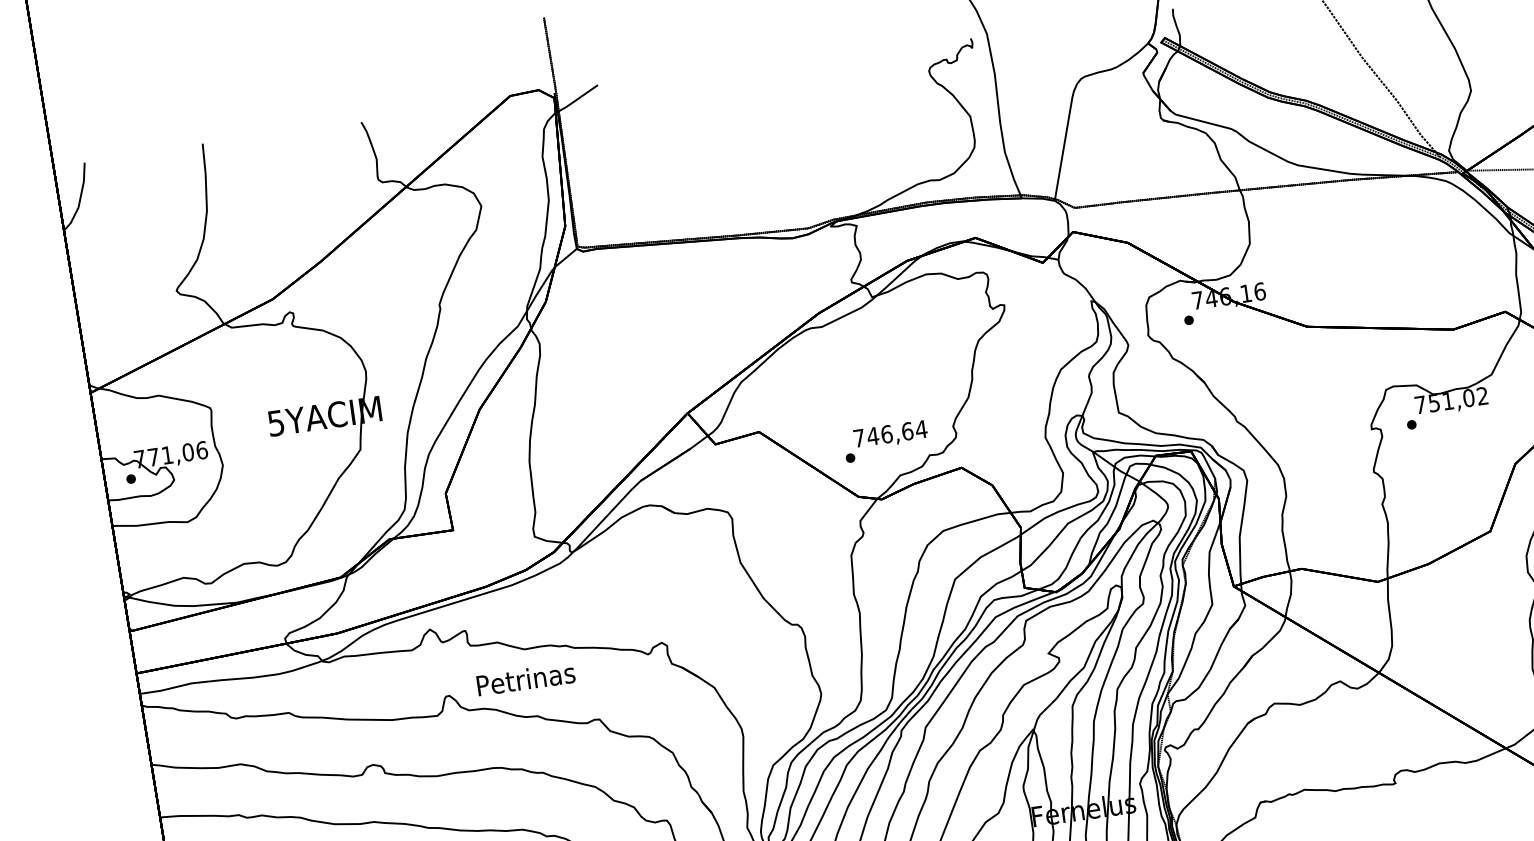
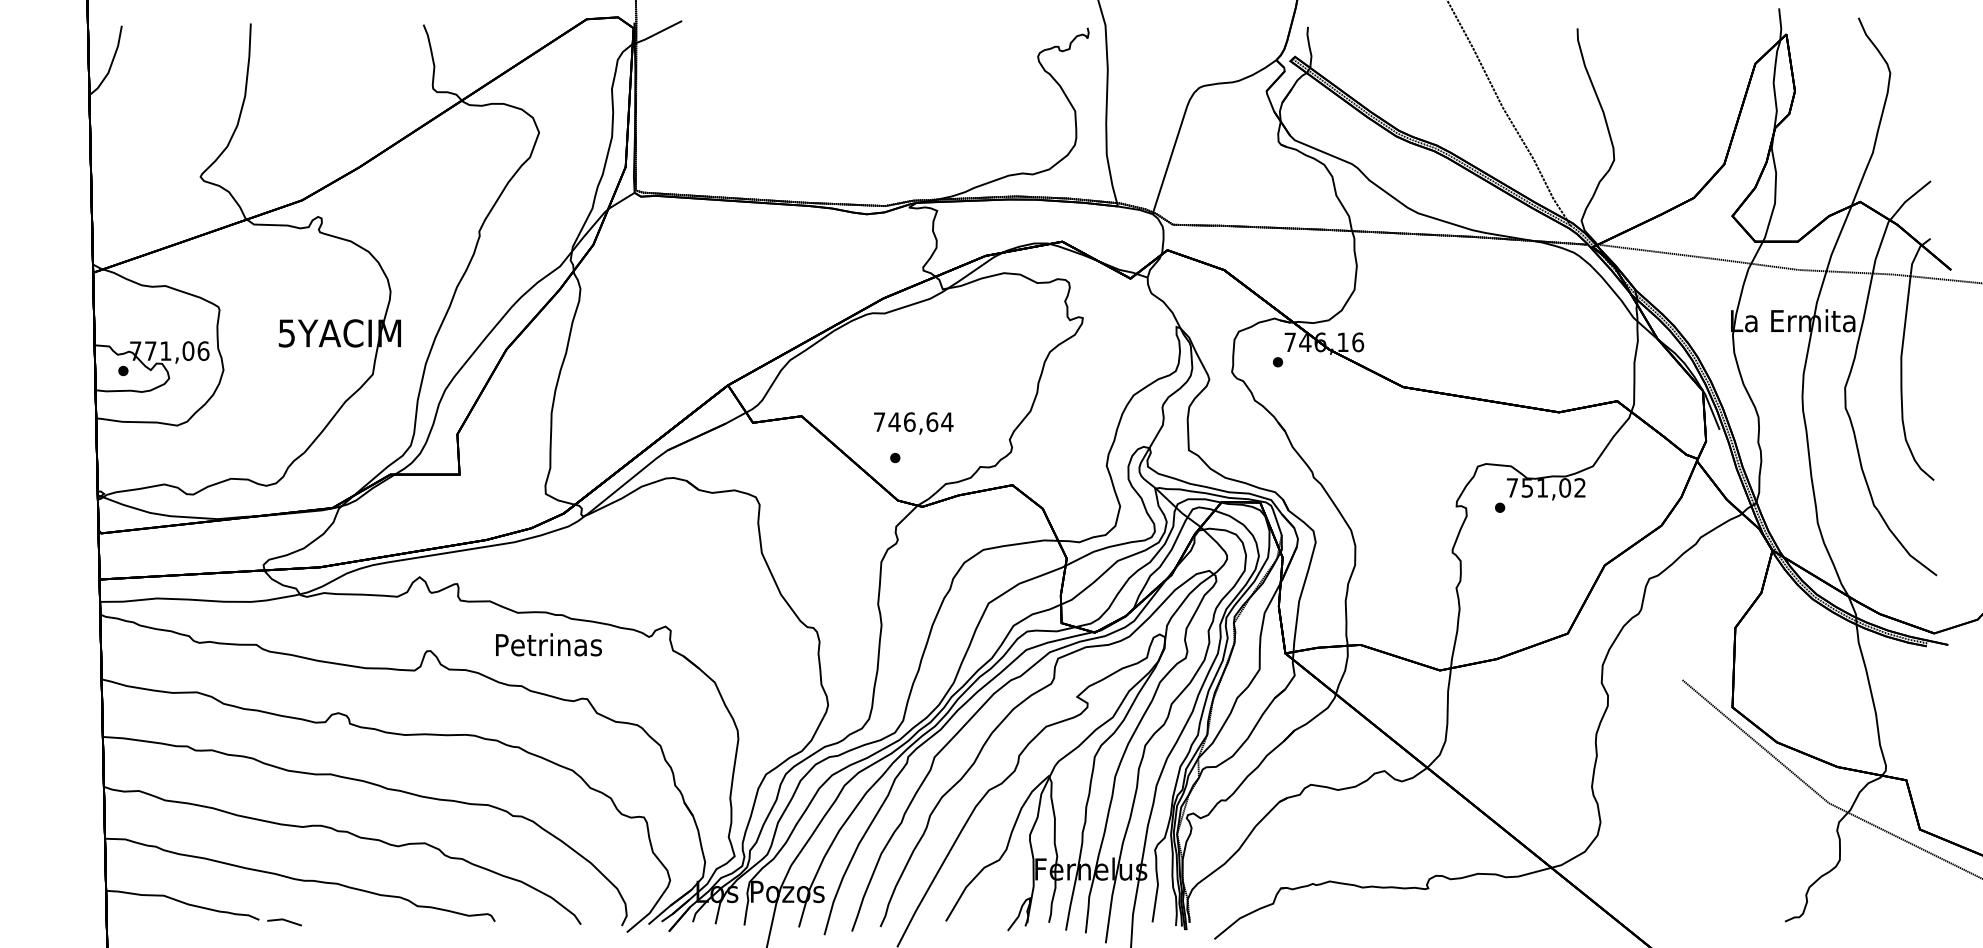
text: (890, 435) -> (913, 423), moved
text: (525, 678) -> (548, 644), moved

